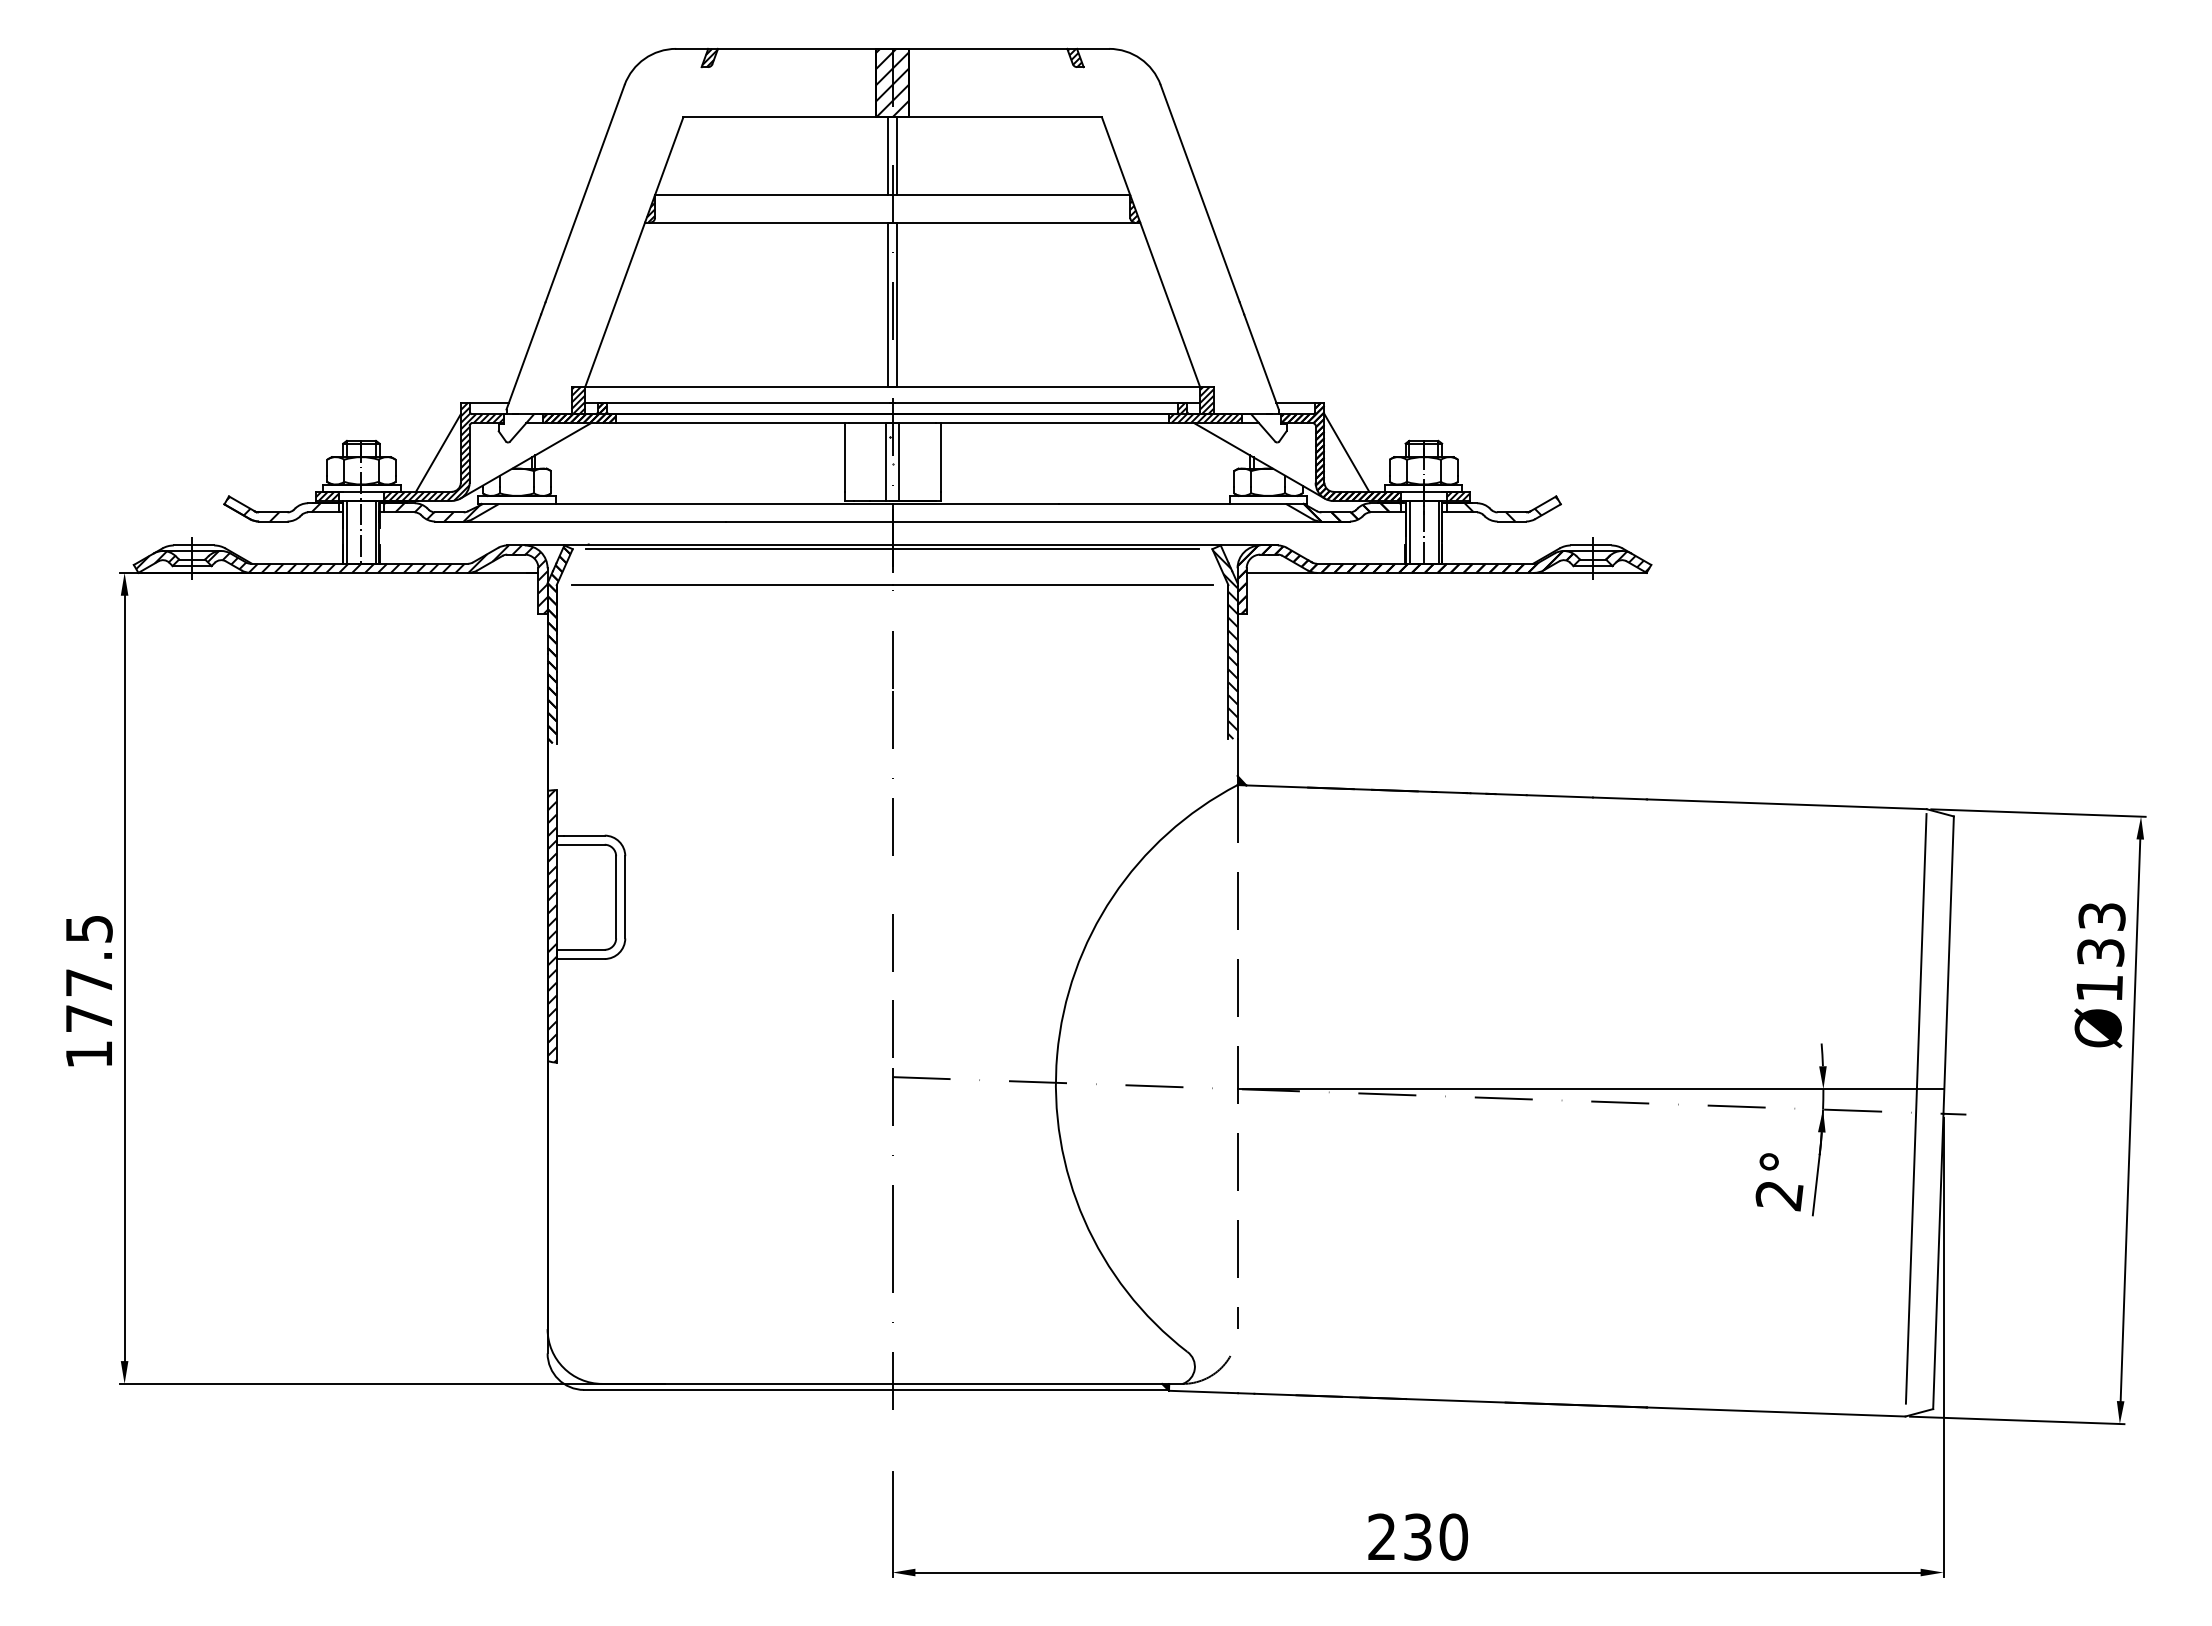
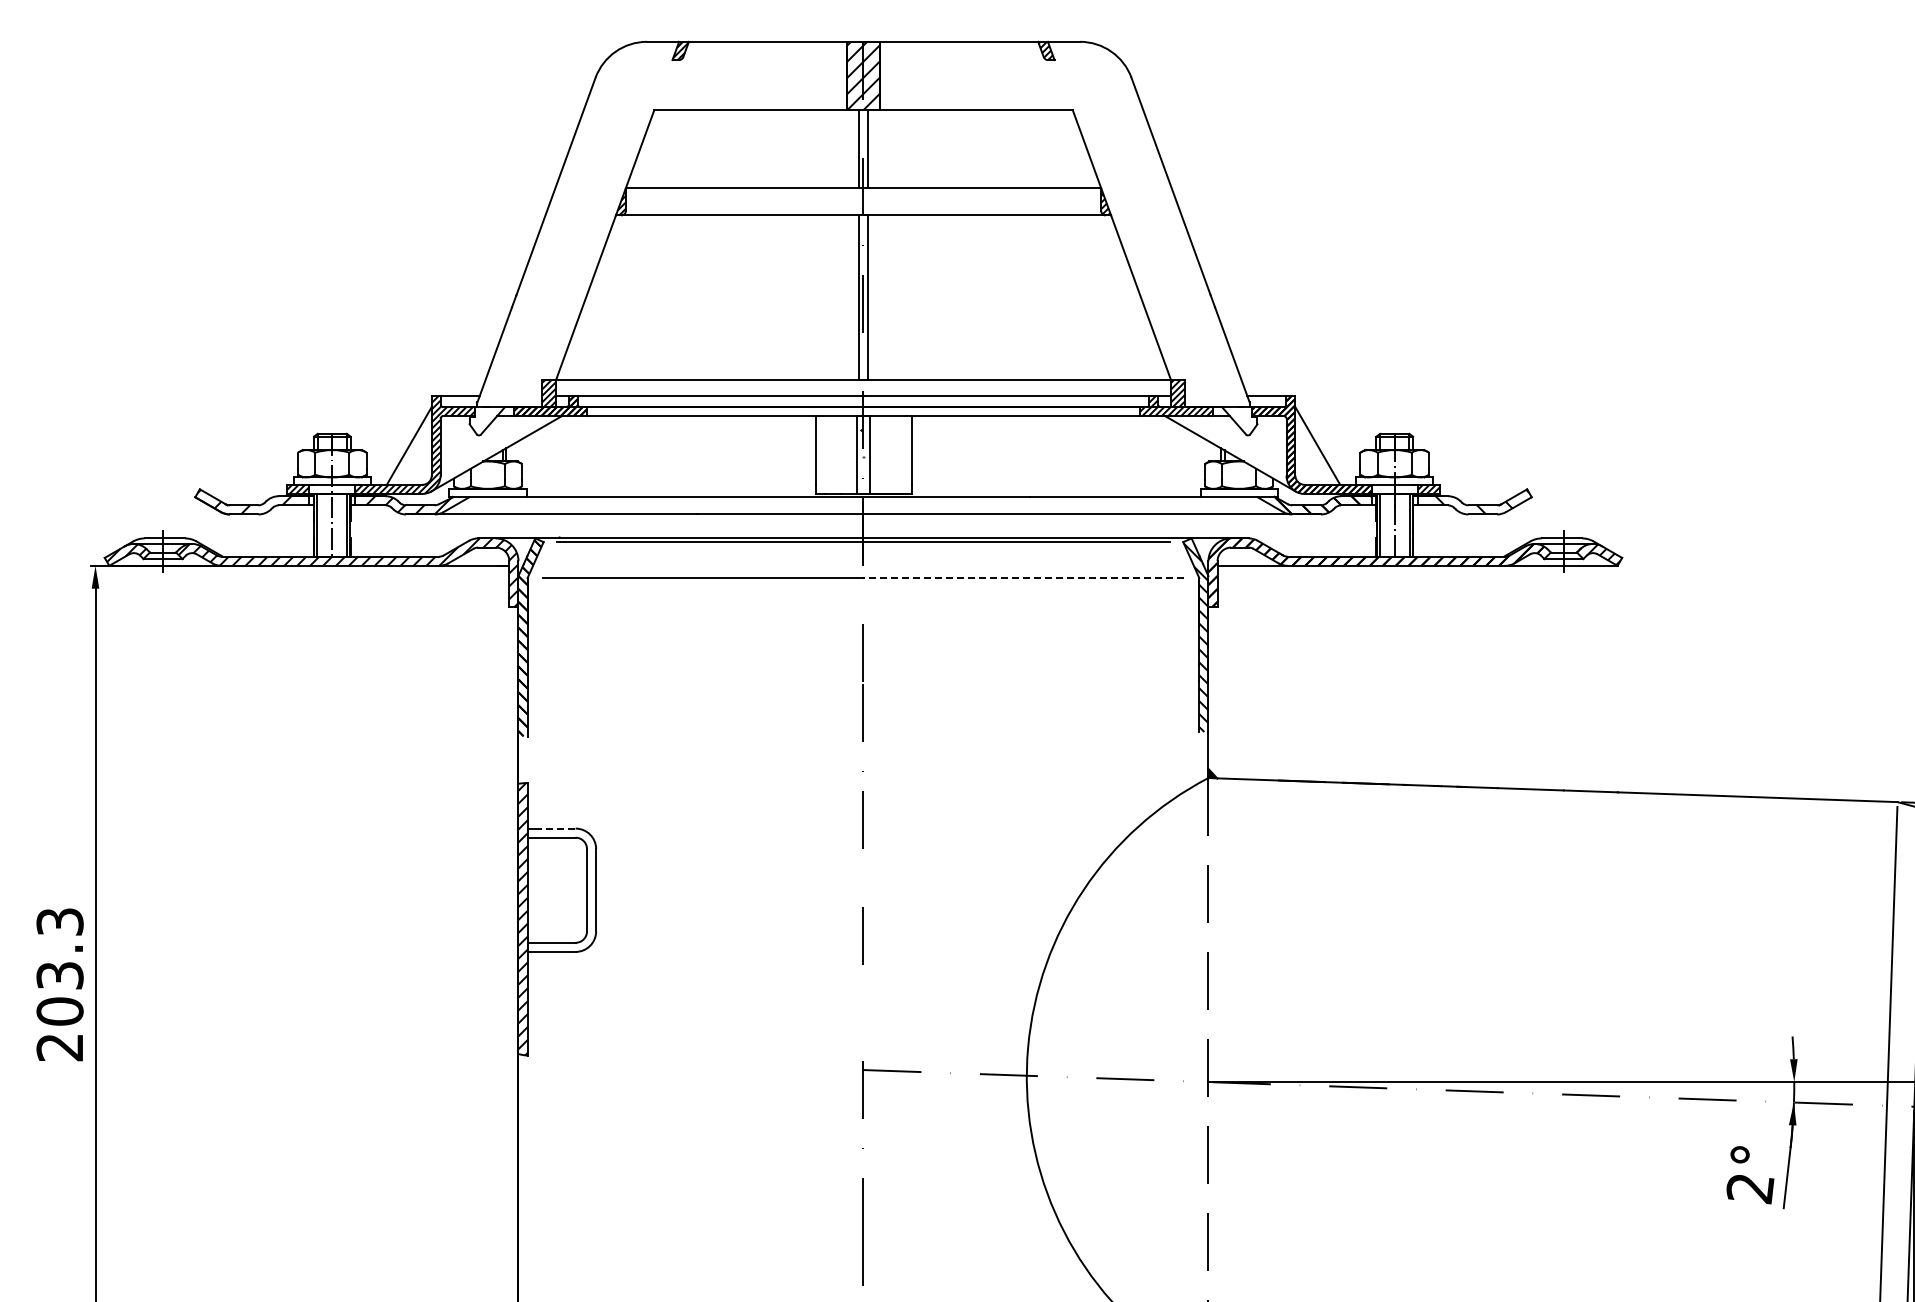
line: (1052, 585) -> (1023, 578), solid -> dashed
line: (584, 835) -> (555, 828), solid -> dashed
text: (88, 991) -> (59, 984), 177.5 -> 203.3
line: (892, 1028) -> (863, 1021), removed

